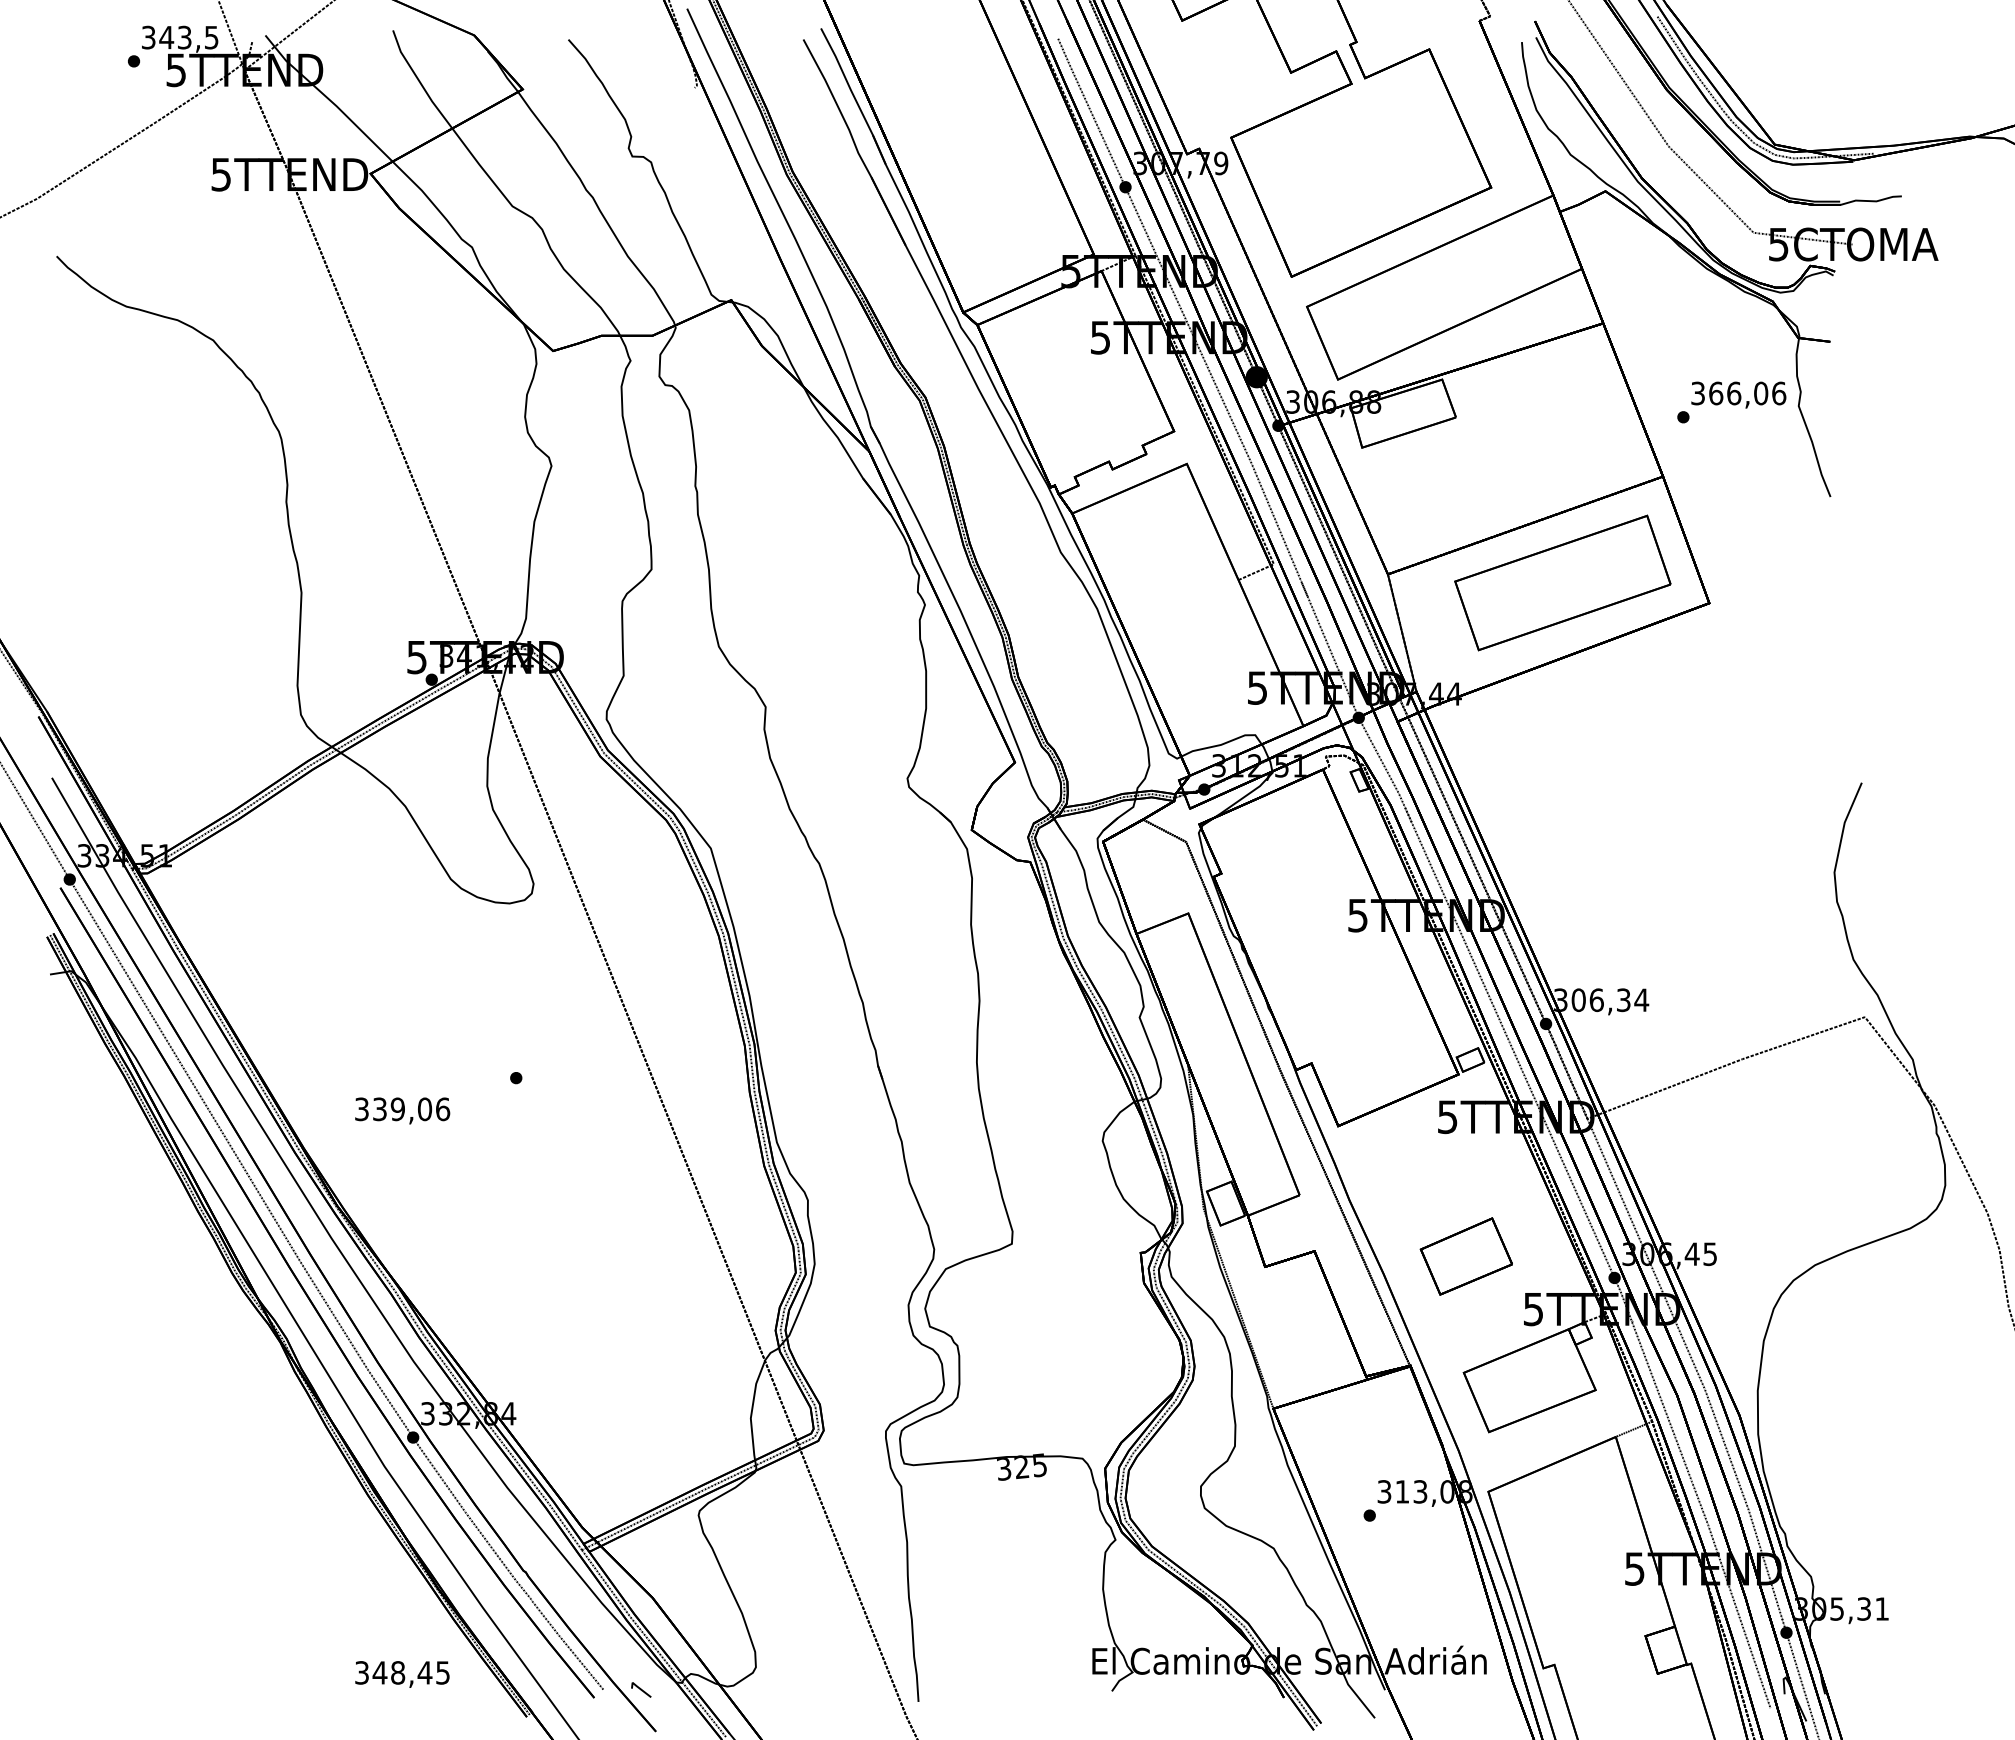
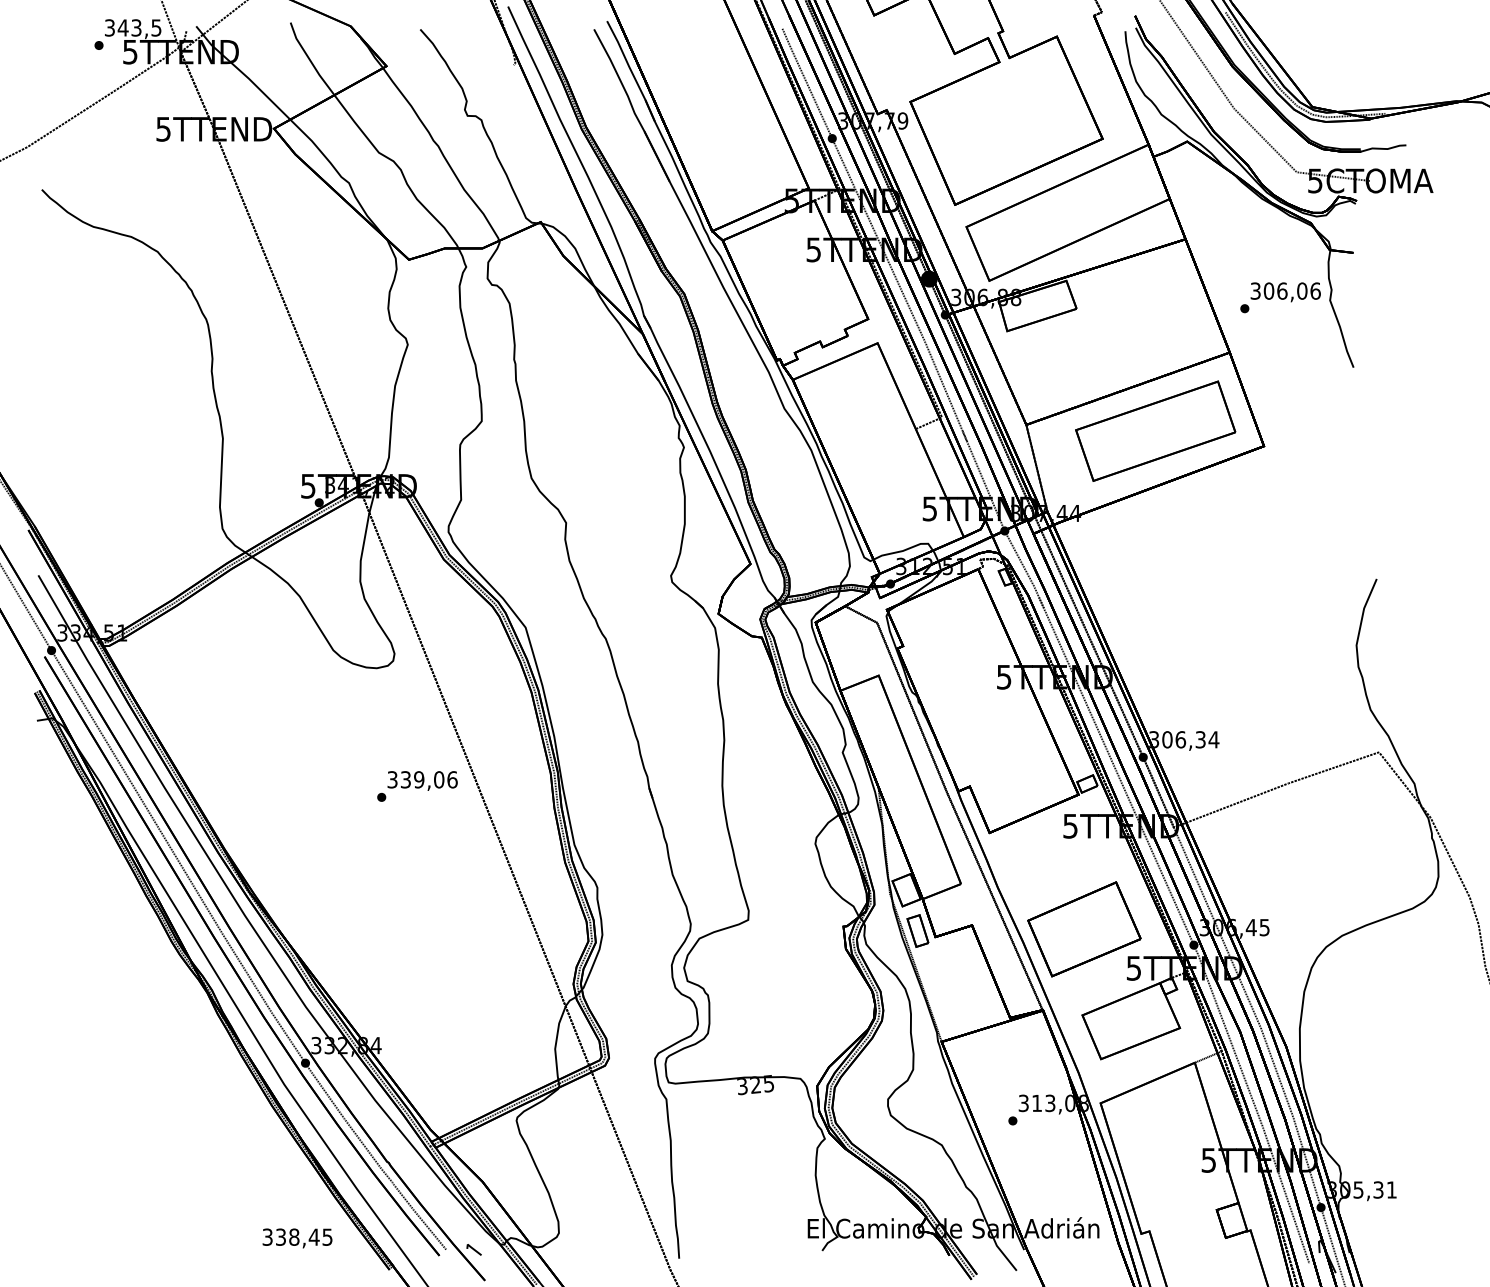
text: (1716, 393) -> (1269, 291), 366,06 -> 306,06
text: (402, 1110) -> (422, 780), moved
part: (1466, 1256) -> (1084, 929), size x1.67
part: (1241, 1258) -> (918, 930), added
text: (379, 1672) -> (280, 1236), 348,45 -> 338,45

